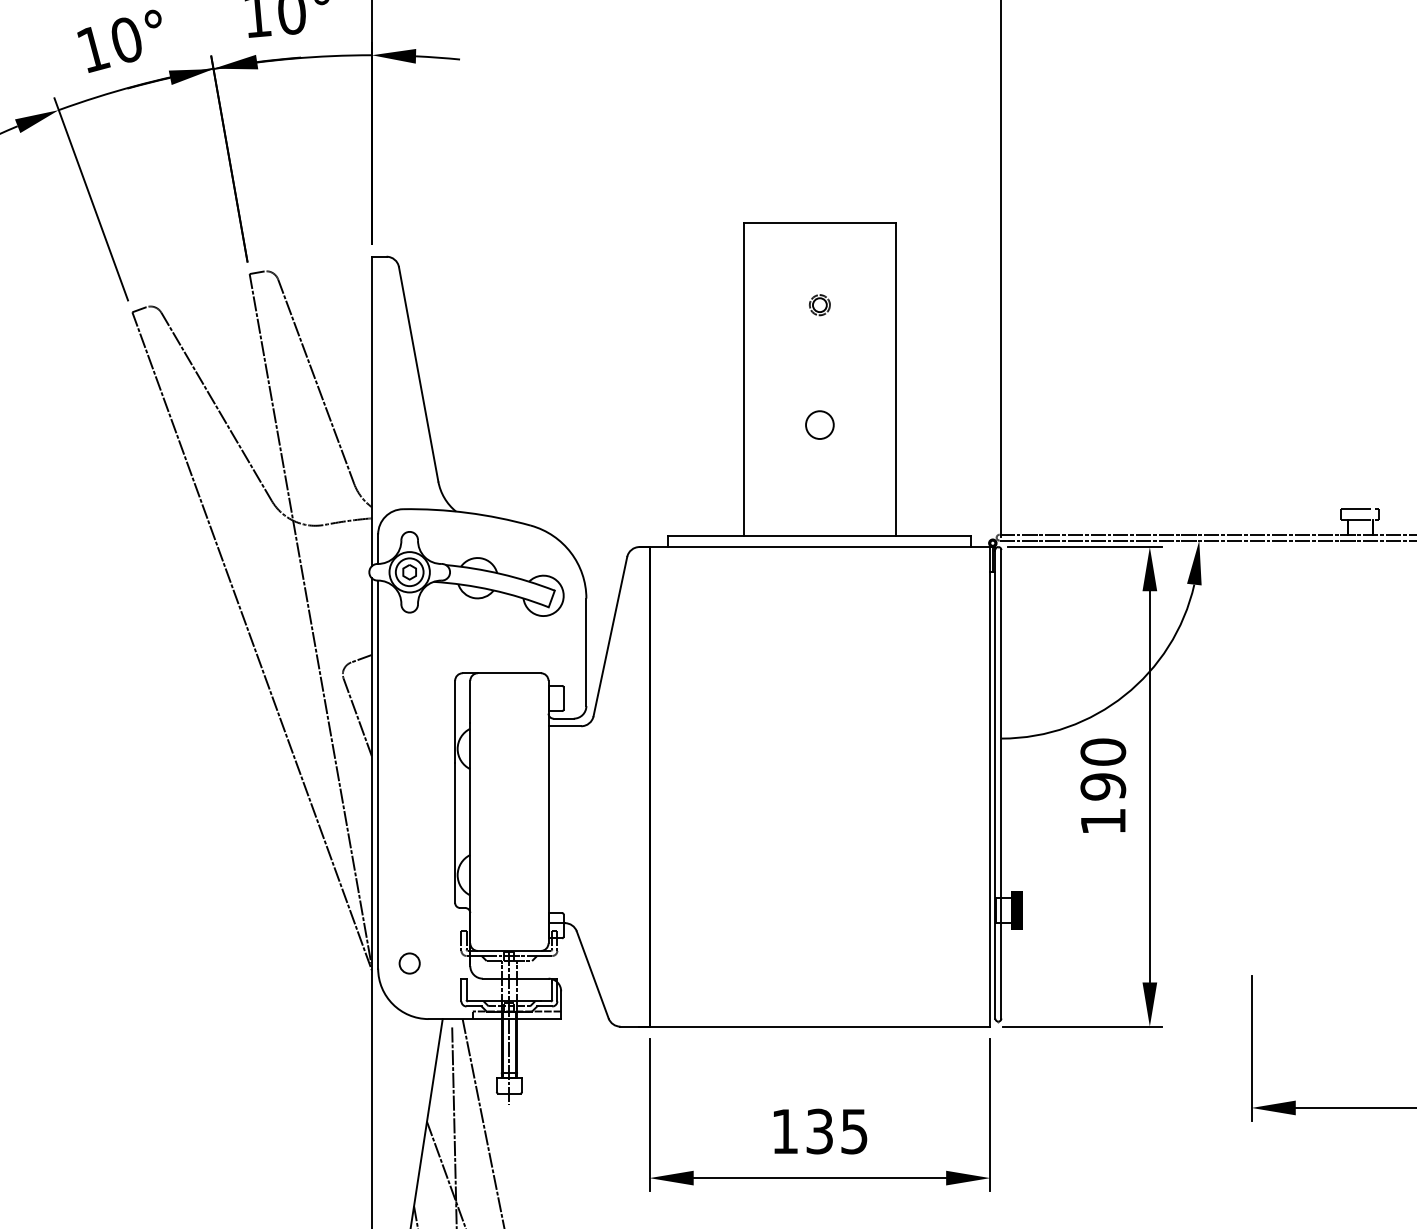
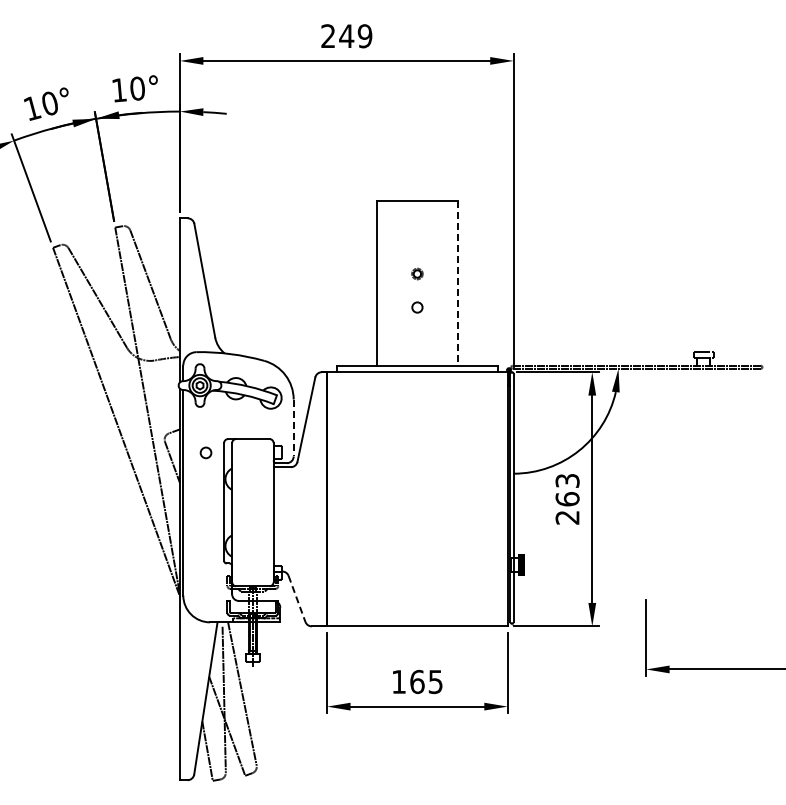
part: (820, 304) -> (417, 273), moved
line: (895, 379) -> (457, 283), solid -> dashed
circle: (820, 424) -> (417, 307), size x0.7
line: (586, 653) -> (293, 428), solid -> dashed
text: (1103, 785) -> (567, 498), 190 -> 263
circle: (408, 962) -> (205, 452), moved
line: (593, 974) -> (297, 598), solid -> dashed
text: (820, 1130) -> (417, 681), 135 -> 165

